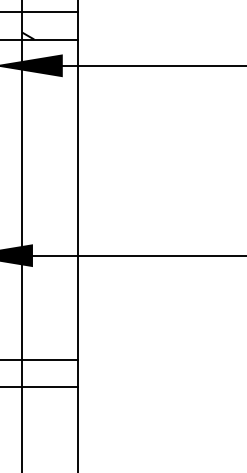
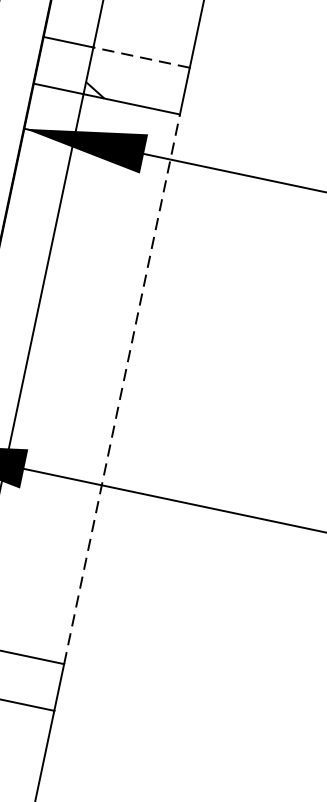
line: (49, 12) -> (140, 57), solid -> dashed
line: (78, 199) -> (122, 389), solid -> dashed

